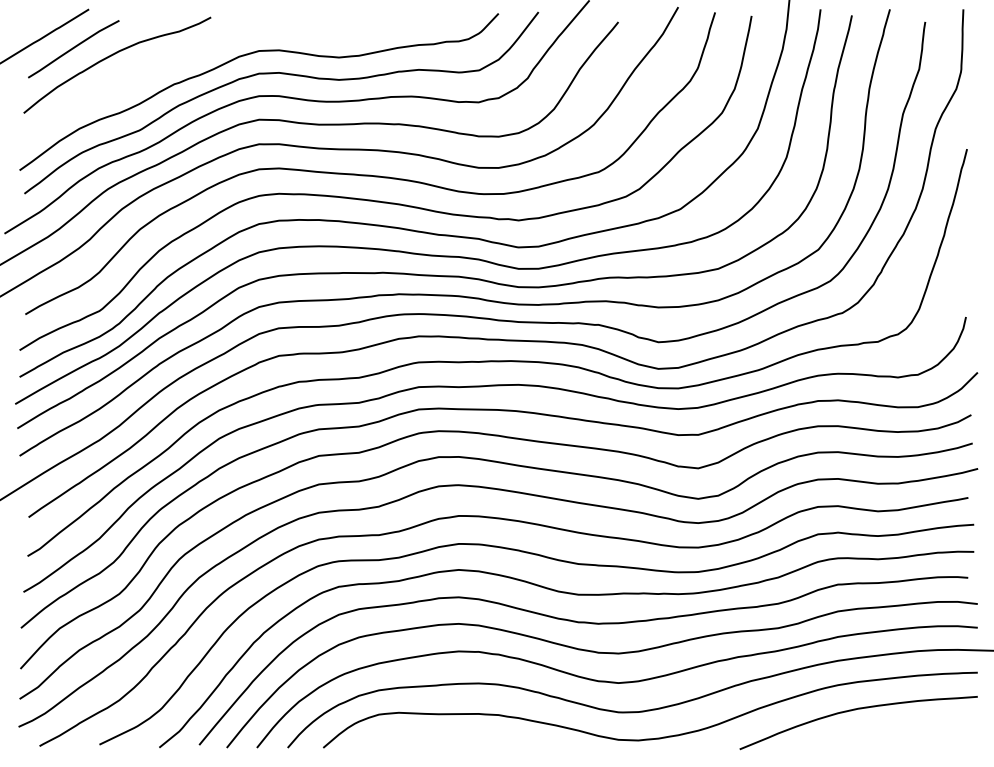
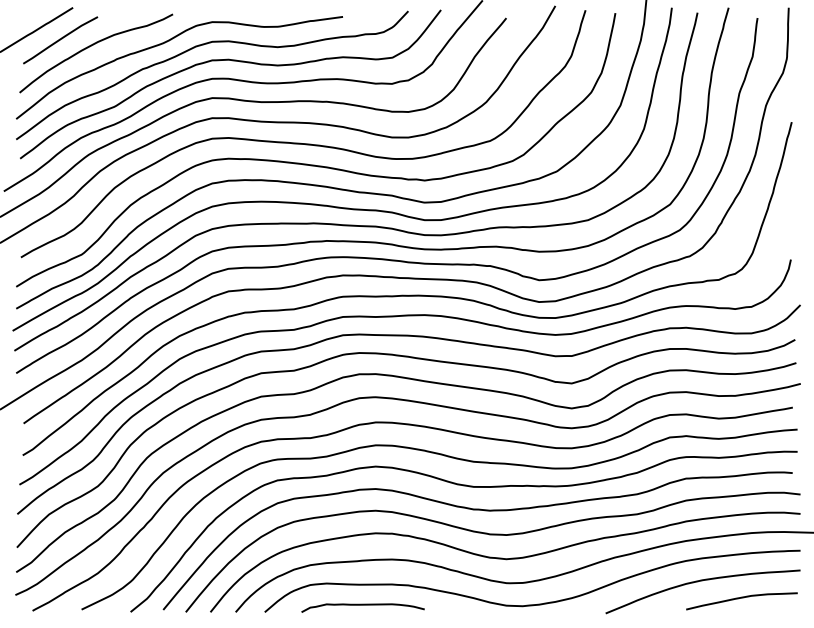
curve: (201, 53) -> (165, 43), added
curve: (905, 731) -> (741, 598), added
curve: (442, 739) -> (362, 605), added

